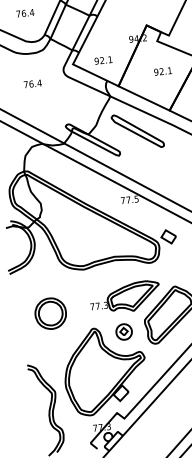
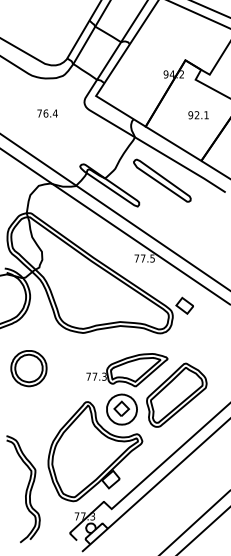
part: (25, 13) -> (47, 31), removed
part: (103, 60) -> (131, 95), removed
part: (50, 313) -> (28, 368), moved
part: (123, 331) -> (121, 409), size x1.67

